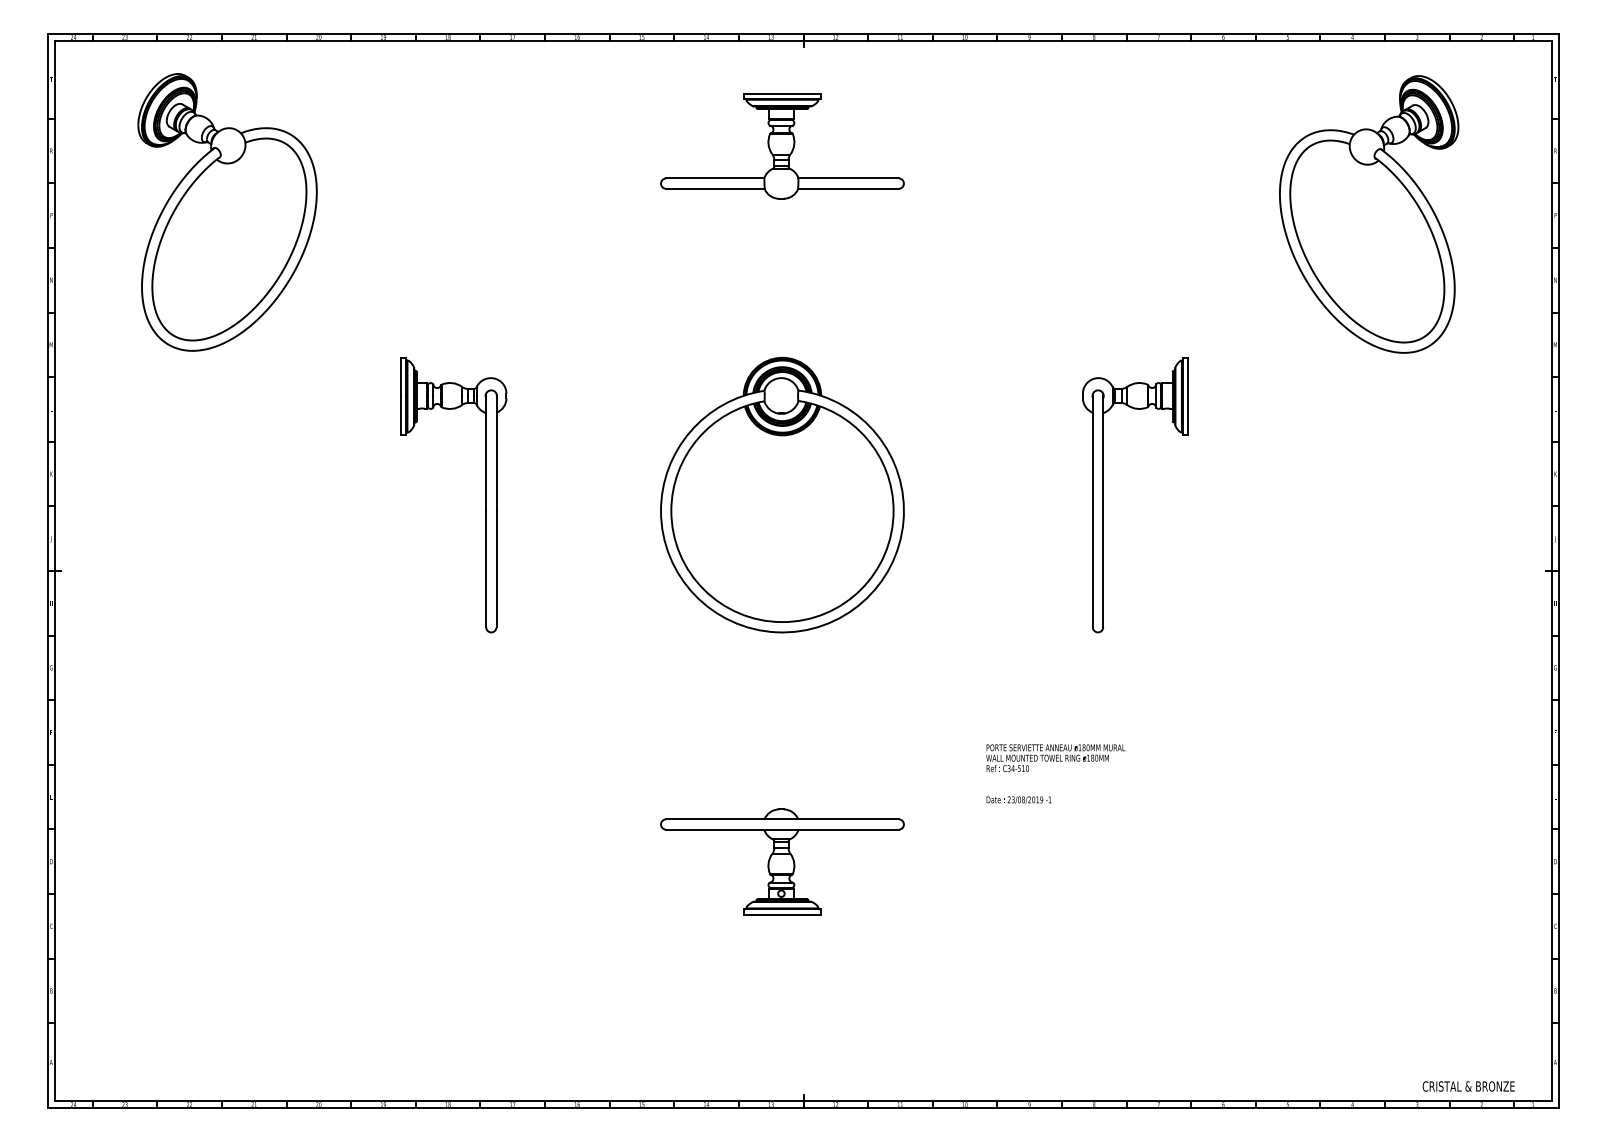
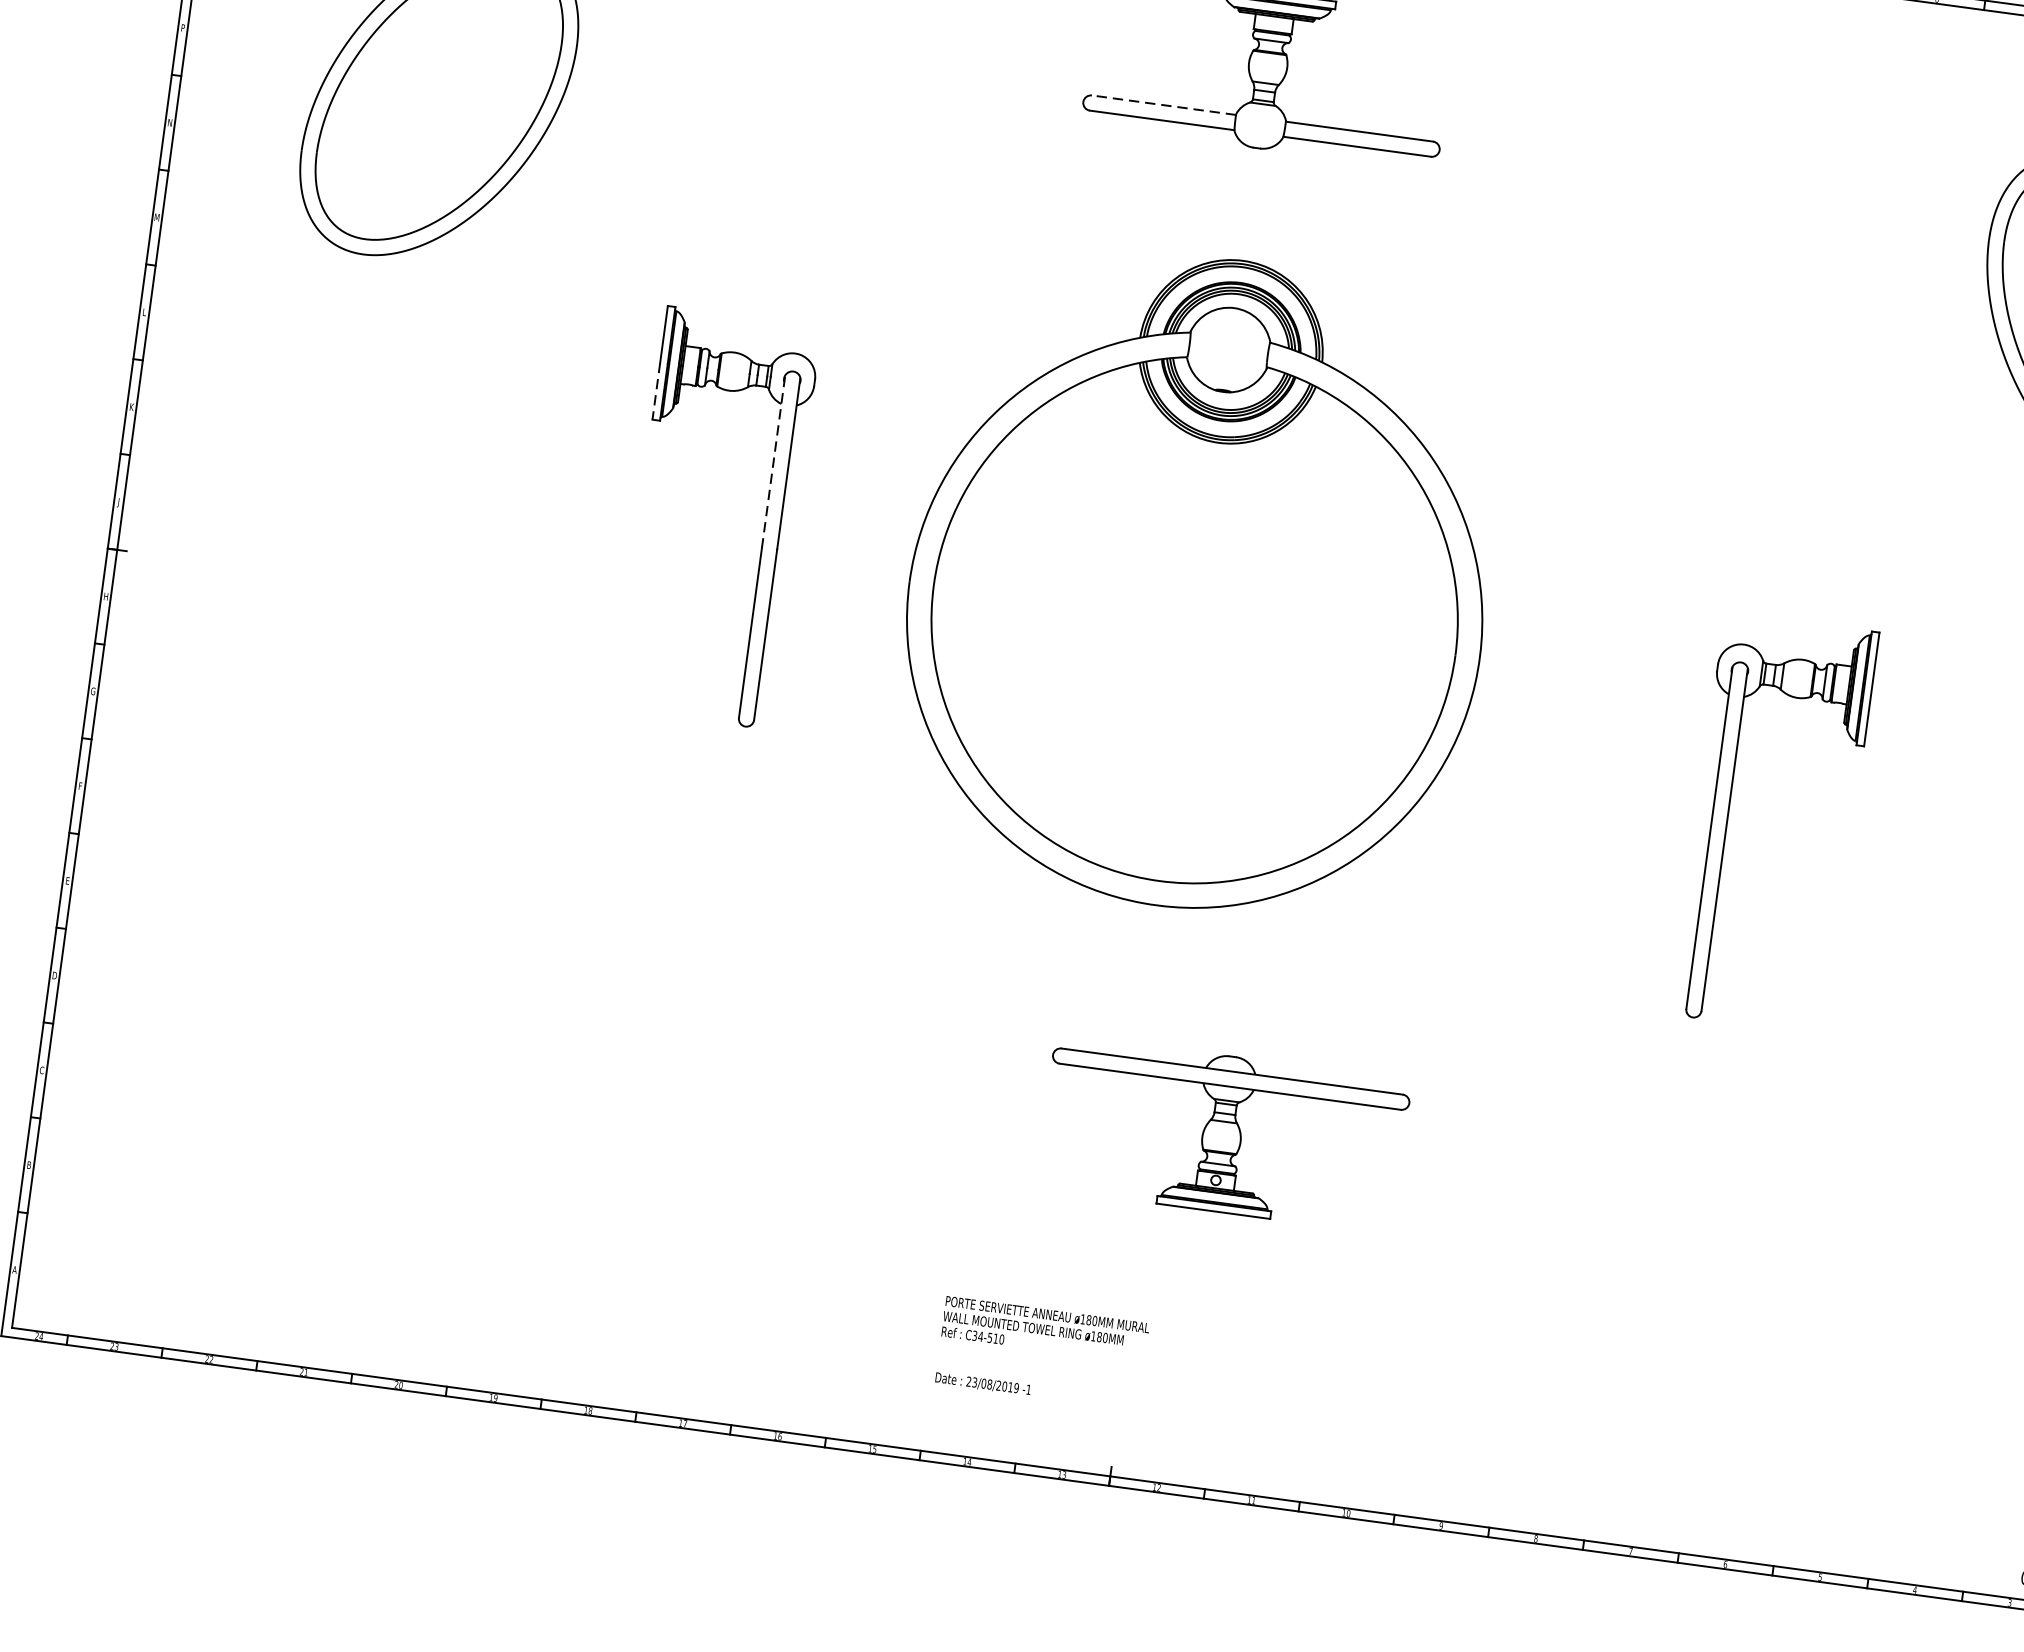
line: (714, 178) -> (1162, 105), solid -> dashed
line: (401, 416) -> (656, 392), solid -> dashed
line: (486, 453) -> (773, 463), solid -> dashed
part: (782, 494) -> (1199, 582), size x1.6
part: (1103, 495) -> (1728, 817), moved
text: (1055, 773) -> (1042, 1352), moved
part: (782, 861) -> (1223, 1133), moved

